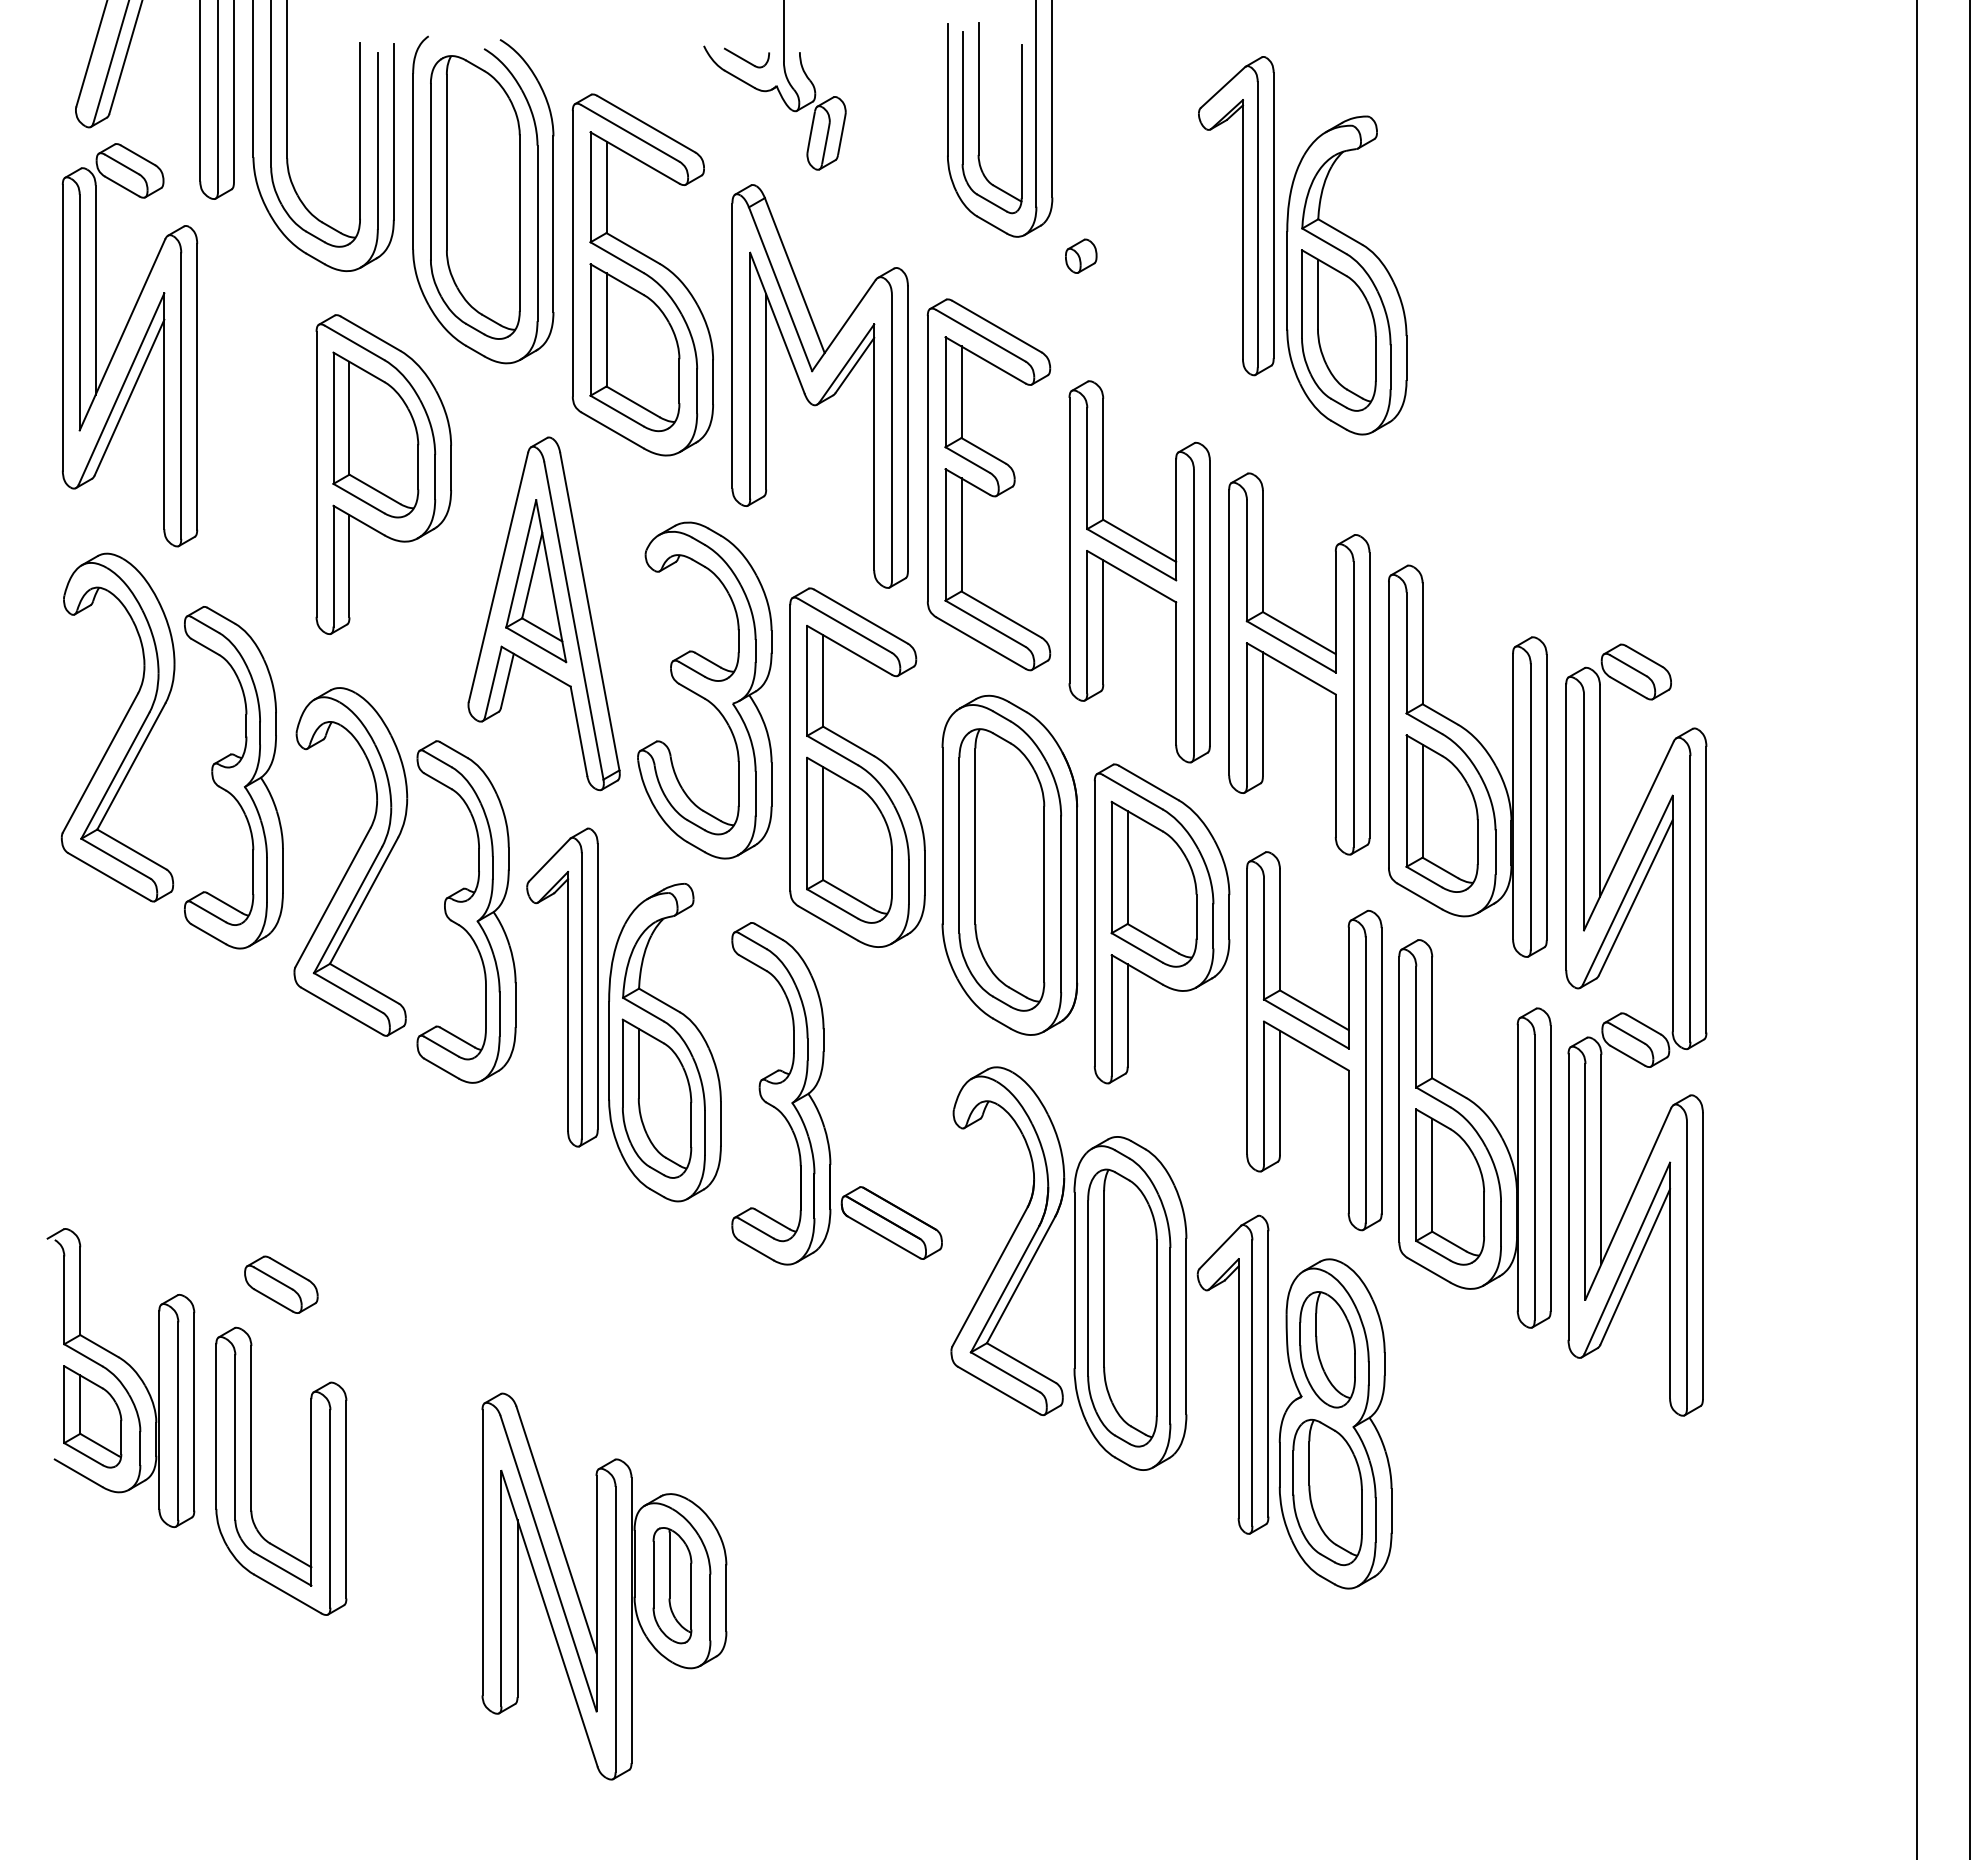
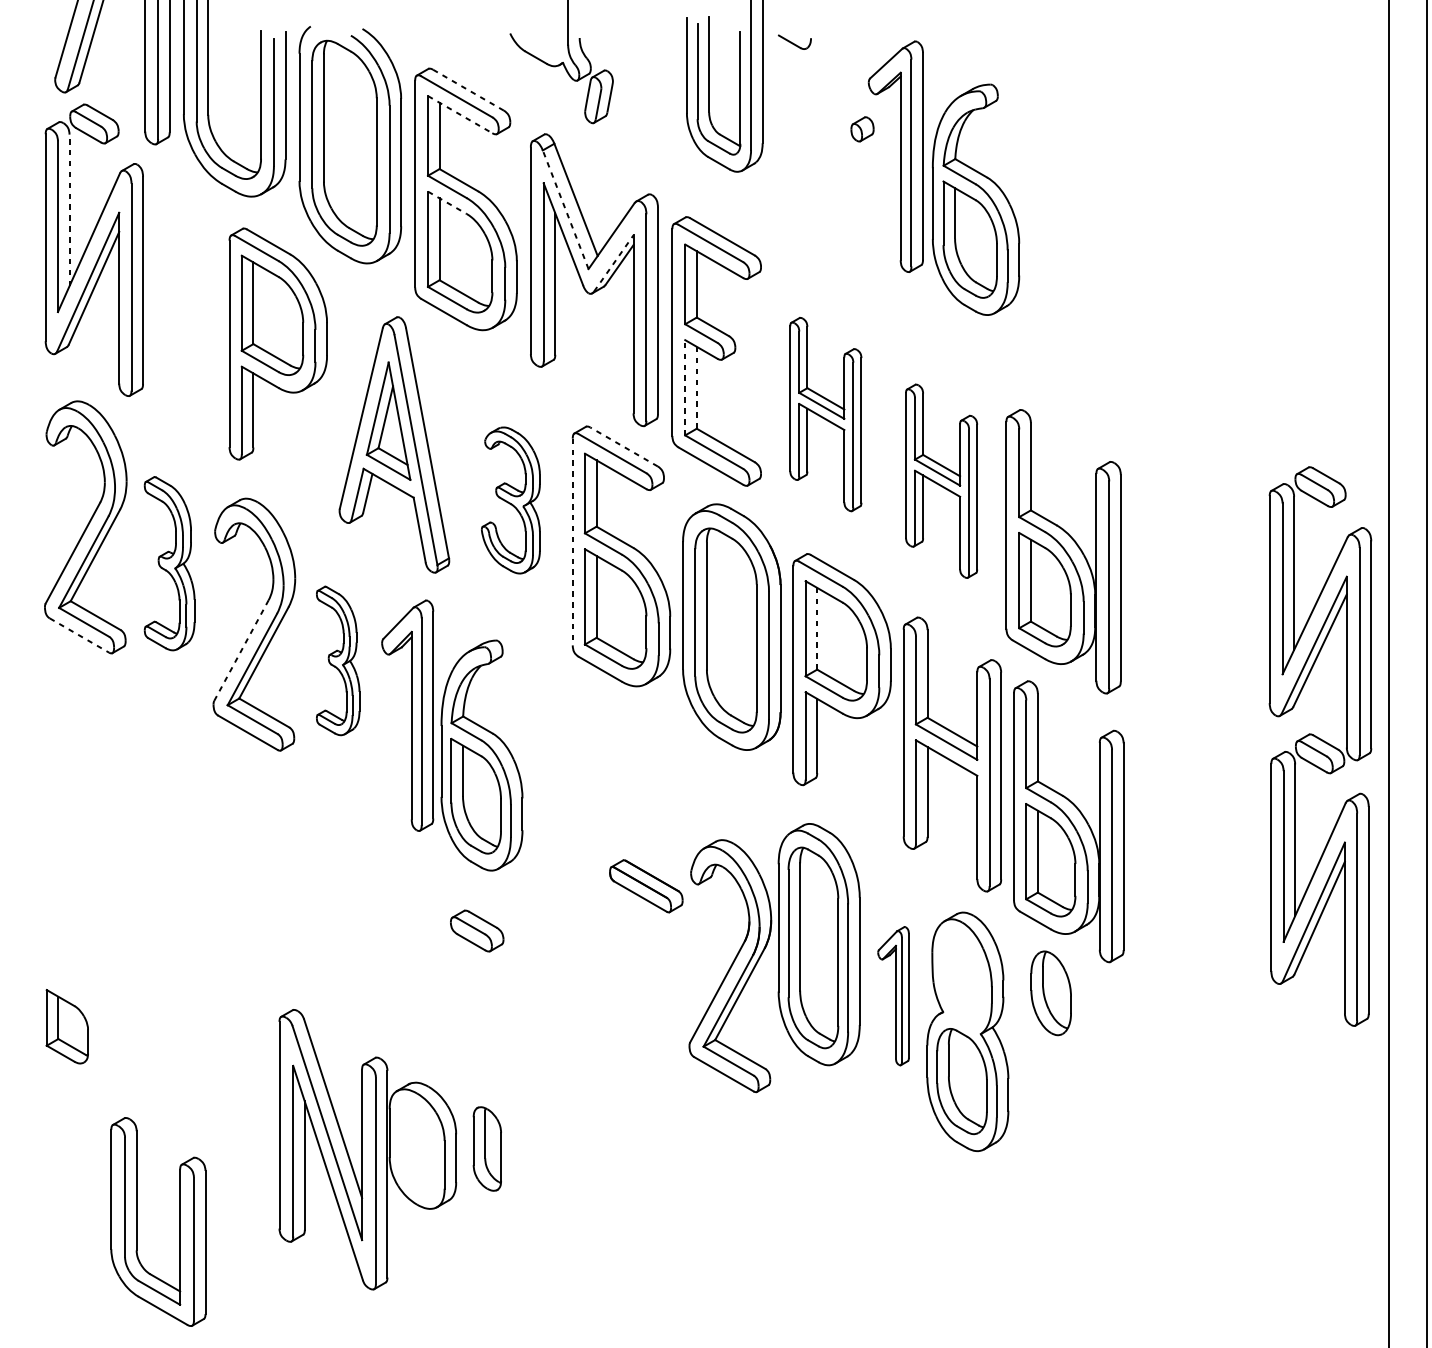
part: (747, 57) -> (795, 41), moved
line: (645, 123) -> (467, 89), solid -> dashed
line: (635, 158) -> (460, 115), solid -> dashed
part: (1081, 255) -> (862, 128), moved
line: (617, 279) -> (447, 202), solid -> dashed
line: (780, 289) -> (565, 209), solid -> dashed
line: (95, 290) -> (69, 210), solid -> dashed
line: (847, 362) -> (614, 262), solid -> dashed
line: (945, 534) -> (685, 387), solid -> dashed
line: (961, 534) -> (696, 387), solid -> dashed
part: (1139, 571) -> (825, 414), size x0.7
line: (861, 616) -> (624, 446), solid -> dashed
part: (1299, 663) -> (941, 480), size x0.7
part: (704, 690) -> (510, 500), size x0.6
line: (790, 747) -> (572, 541), solid -> dashed
part: (233, 777) -> (169, 563), size x0.7
line: (1127, 867) -> (817, 628), solid -> dashed
line: (109, 877) -> (79, 635), solid -> dashed
line: (332, 898) -> (241, 651), solid -> dashed
part: (466, 911) -> (338, 660), size x0.6
part: (1636, 1029) -> (1320, 746), moved
part: (781, 1093) -> (566, 792), removed
part: (1007, 1241) -> (730, 966), moved
part: (281, 1284) -> (477, 930), moved
part: (1327, 1349) -> (1051, 993), moved
part: (1232, 1374) -> (893, 996), size x0.6
part: (120, 1378) -> (87, 998), removed
part: (310, 1470) -> (179, 1221), moved
part: (604, 1586) -> (367, 1149), moved

